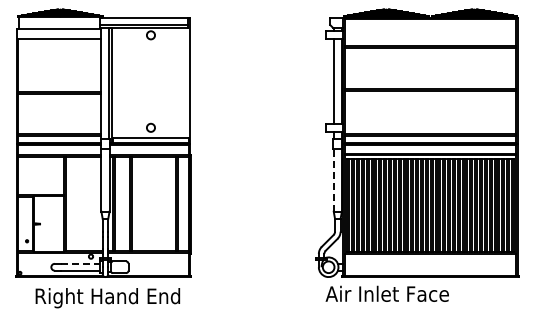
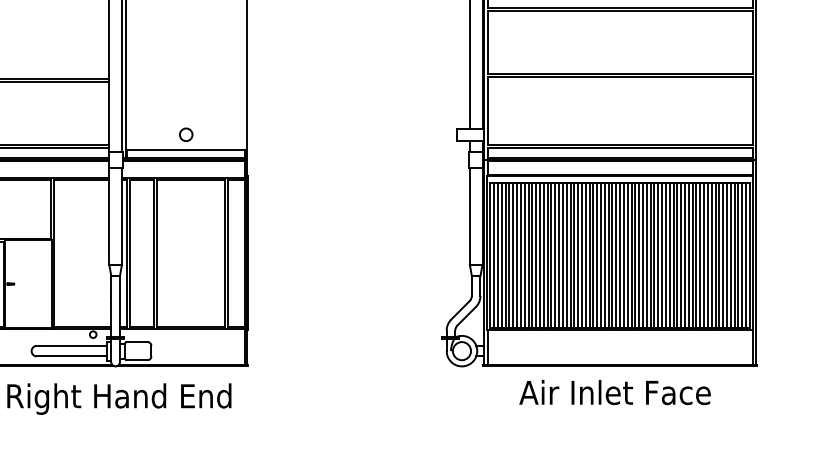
line: (333, 179) -> (469, 214), dashed -> solid
line: (80, 263) -> (76, 345), dashed -> solid
text: (386, 293) -> (613, 391), moved

